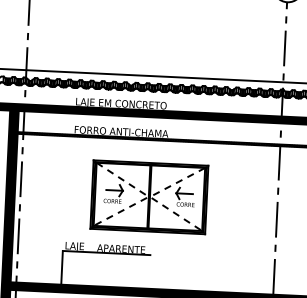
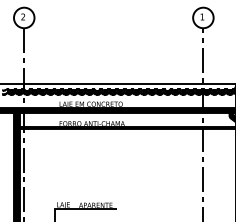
part: (149, 197) -> (113, 168), removed

